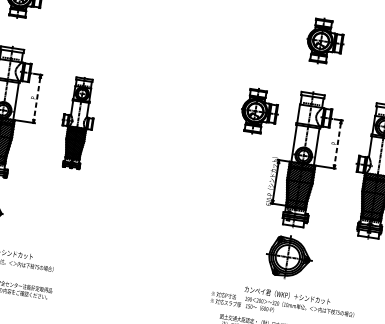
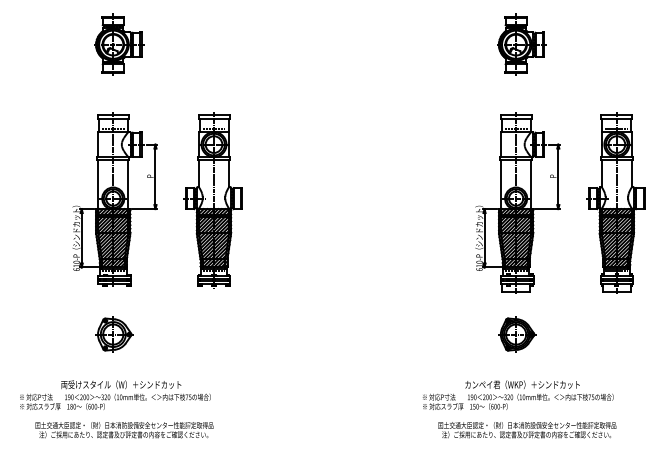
line: (37, 99) -> (155, 177), dashed -> solid
part: (259, 111) -> (449, 149), removed
part: (76, 122) -> (212, 200), size x1.43
line: (337, 144) -> (558, 177), dashed -> solid
part: (289, 257) -> (517, 334), size x0.62

